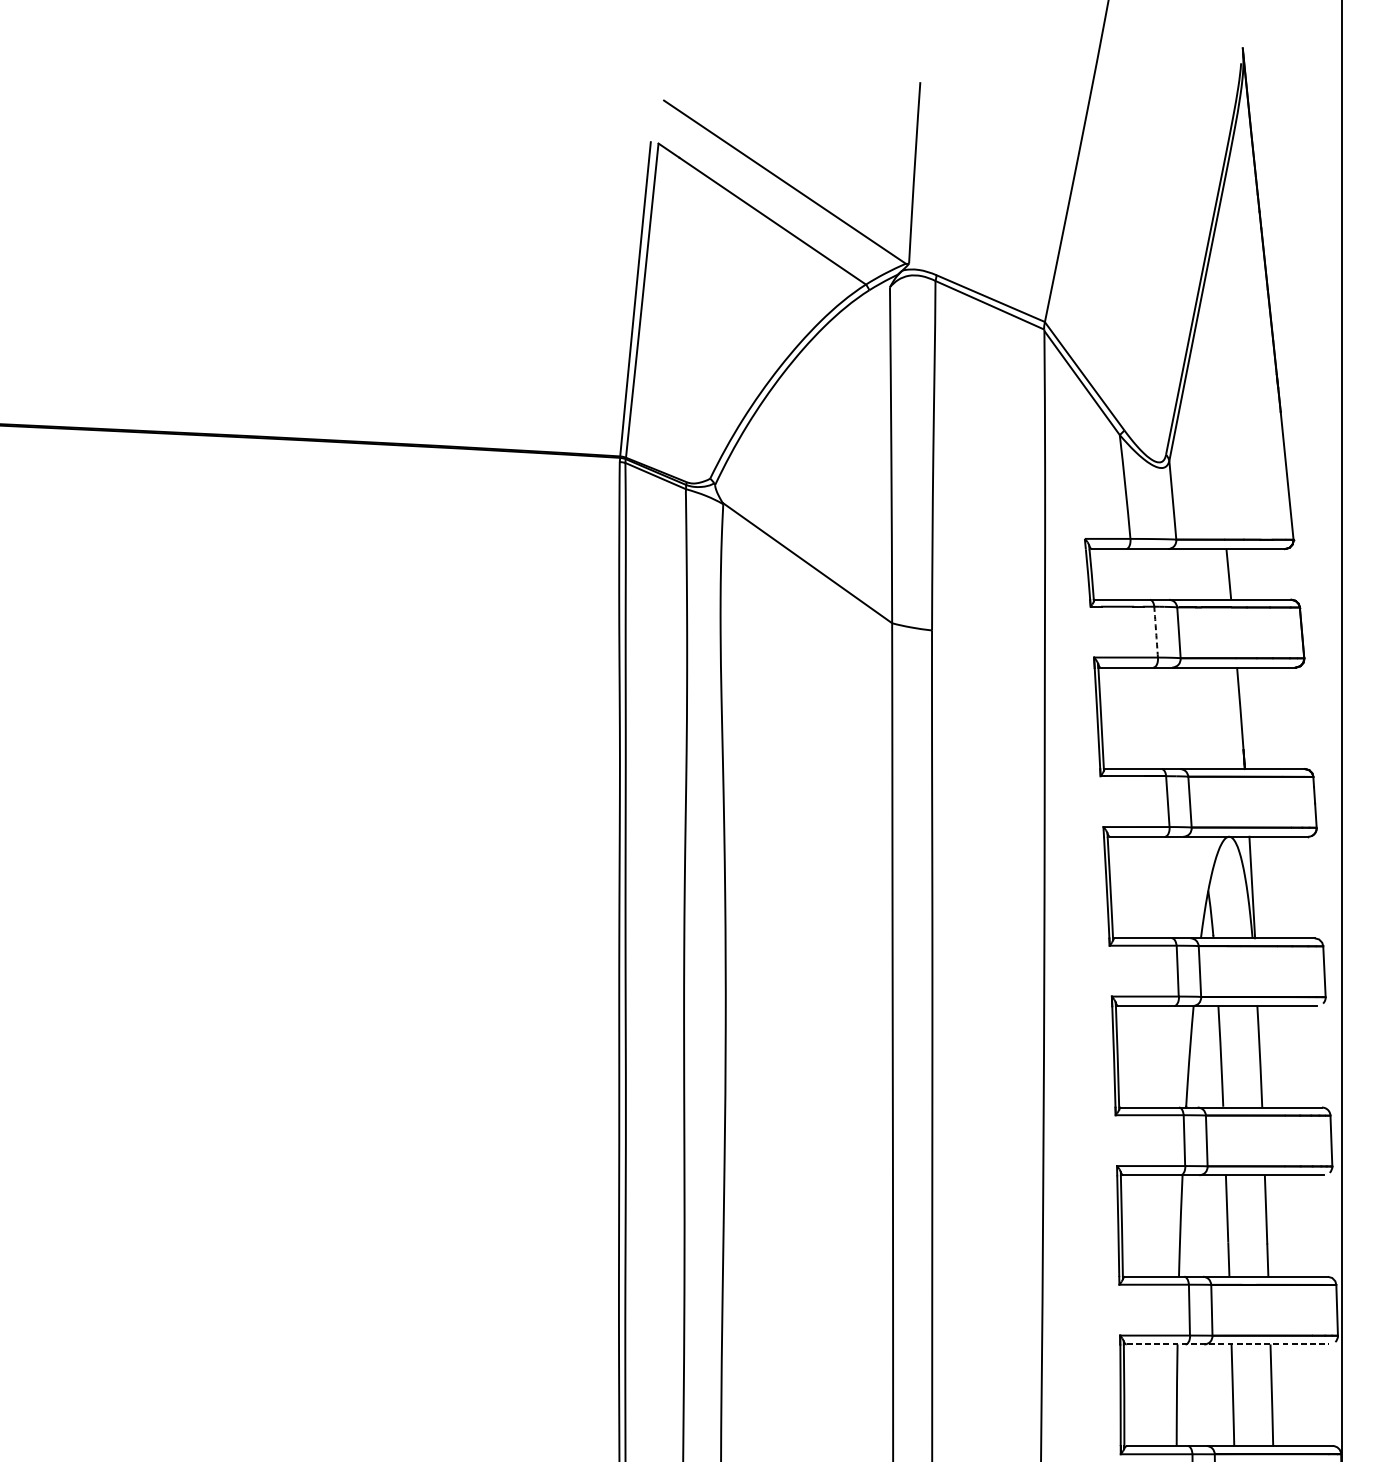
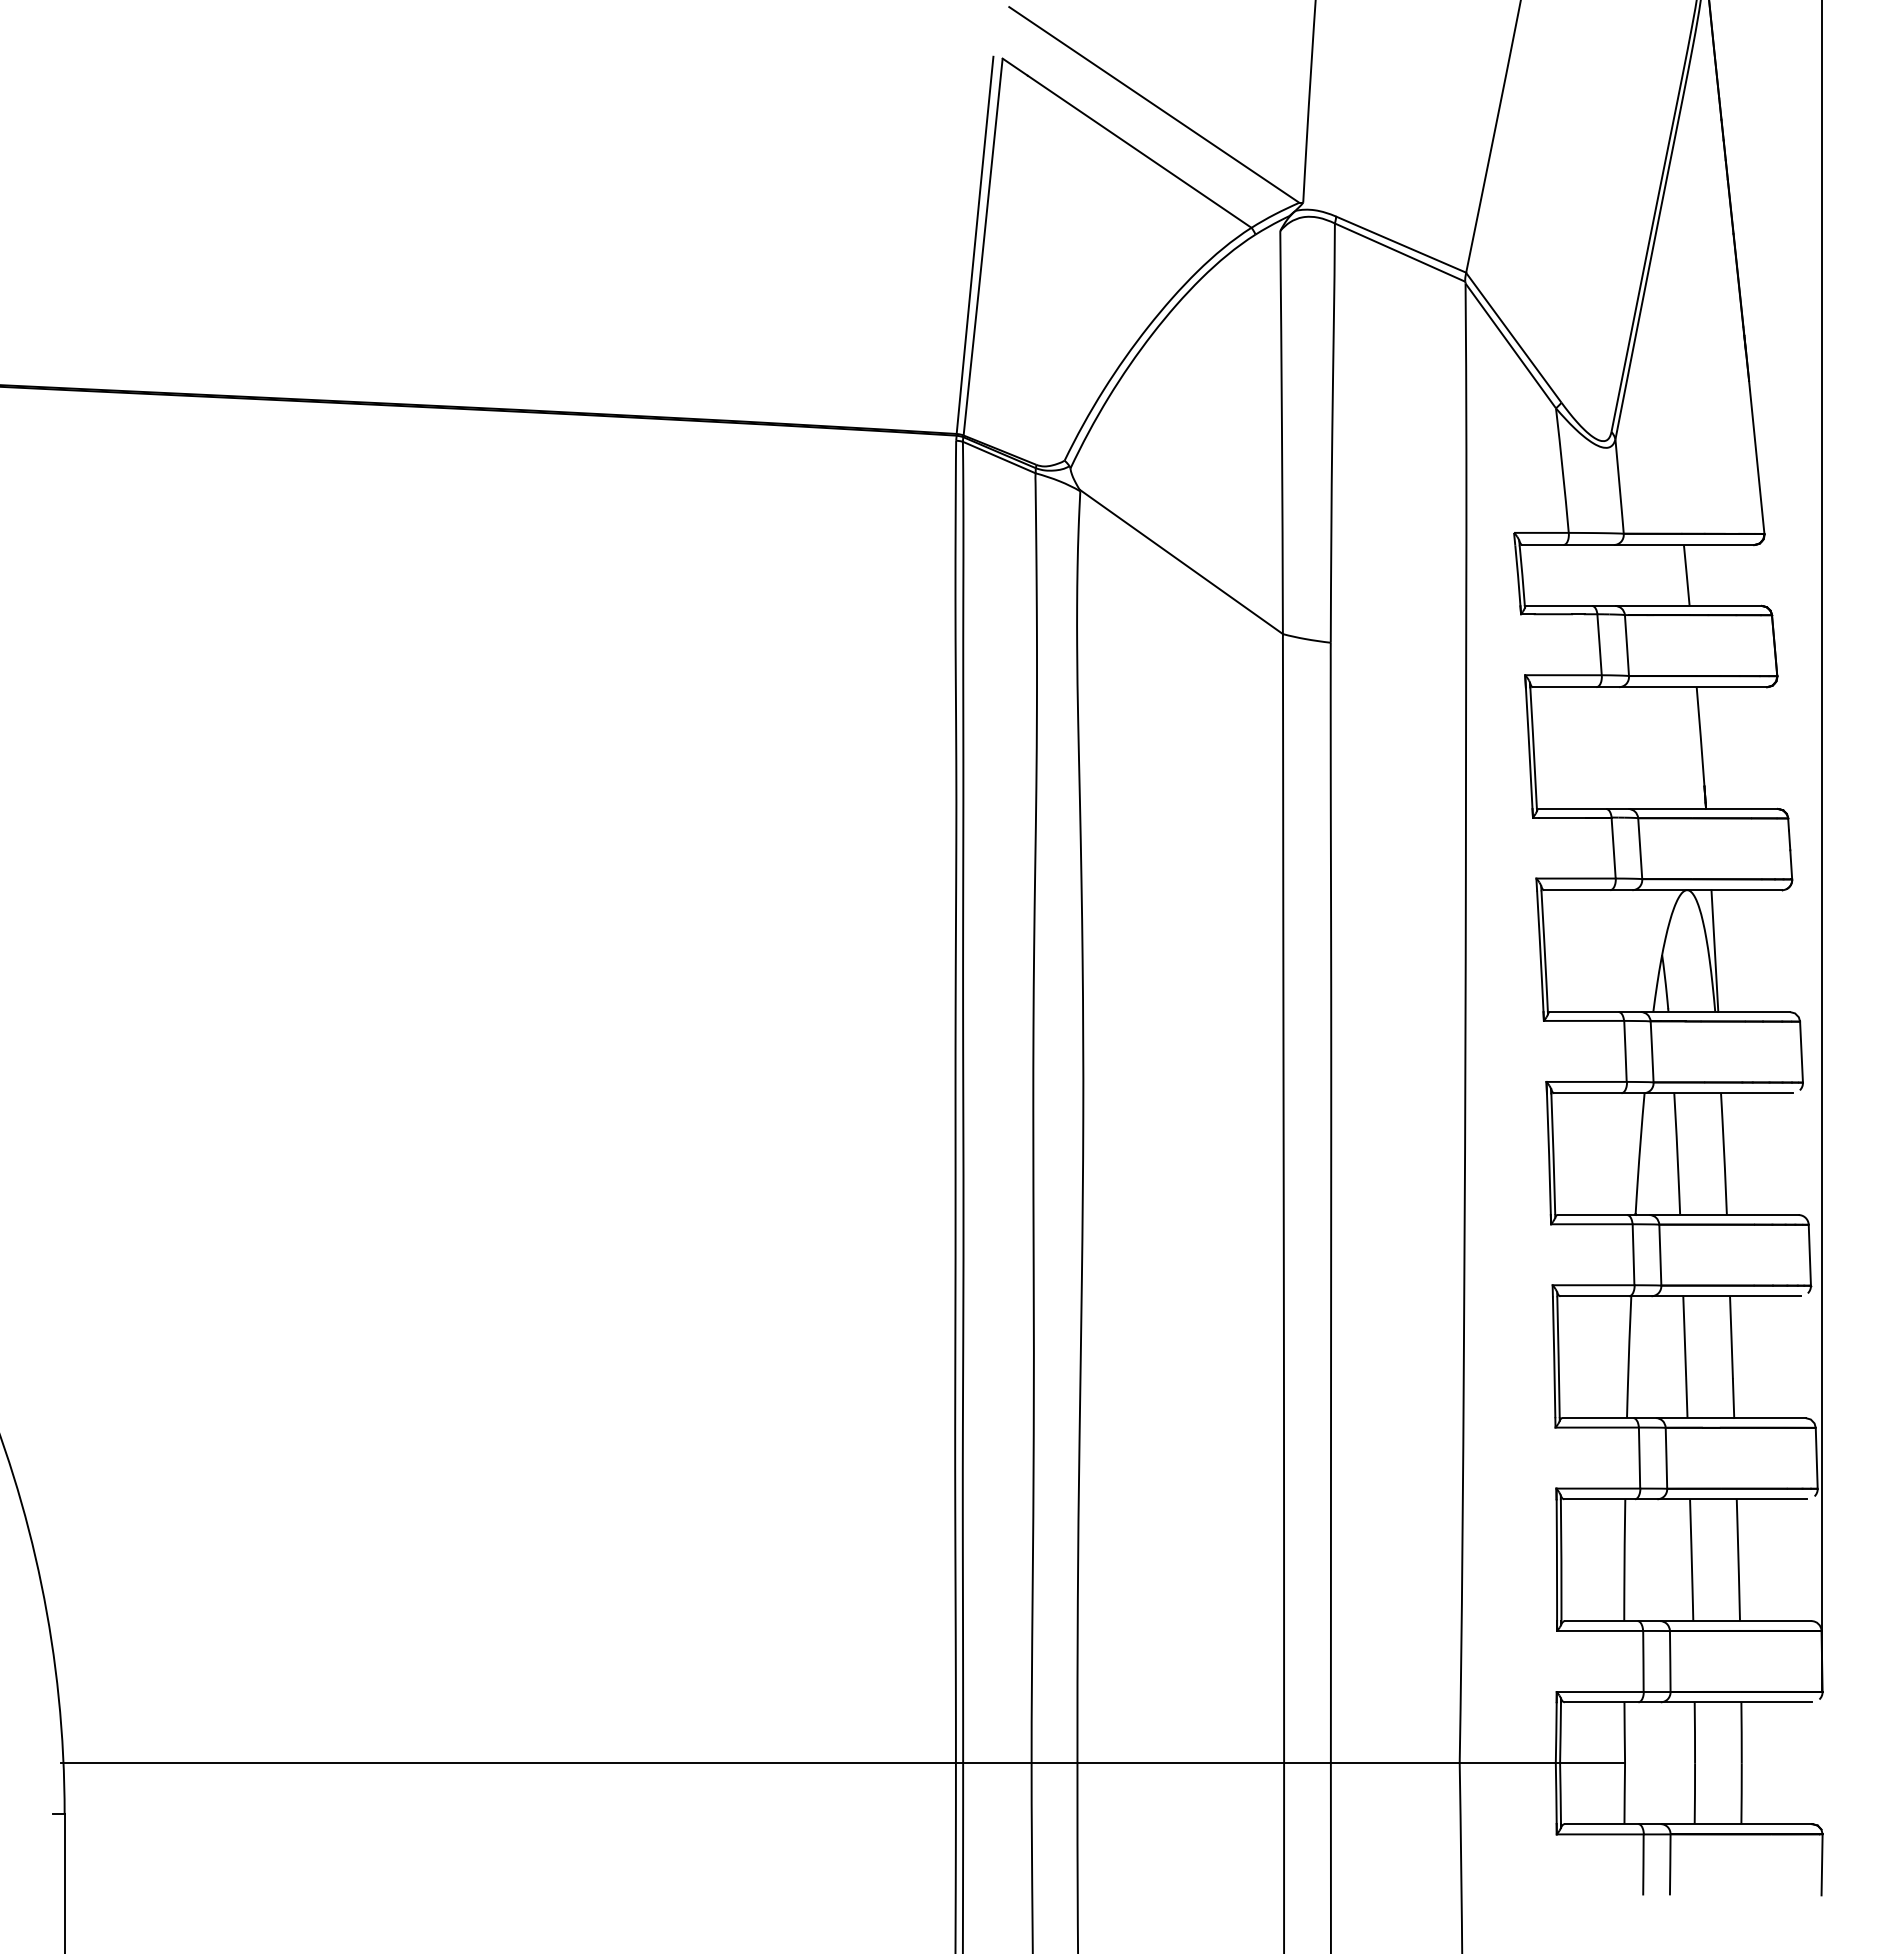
arc: (1156, 631) -> (1599, 644), dashed -> solid
line: (1227, 1344) -> (1685, 1499), dashed -> solid

